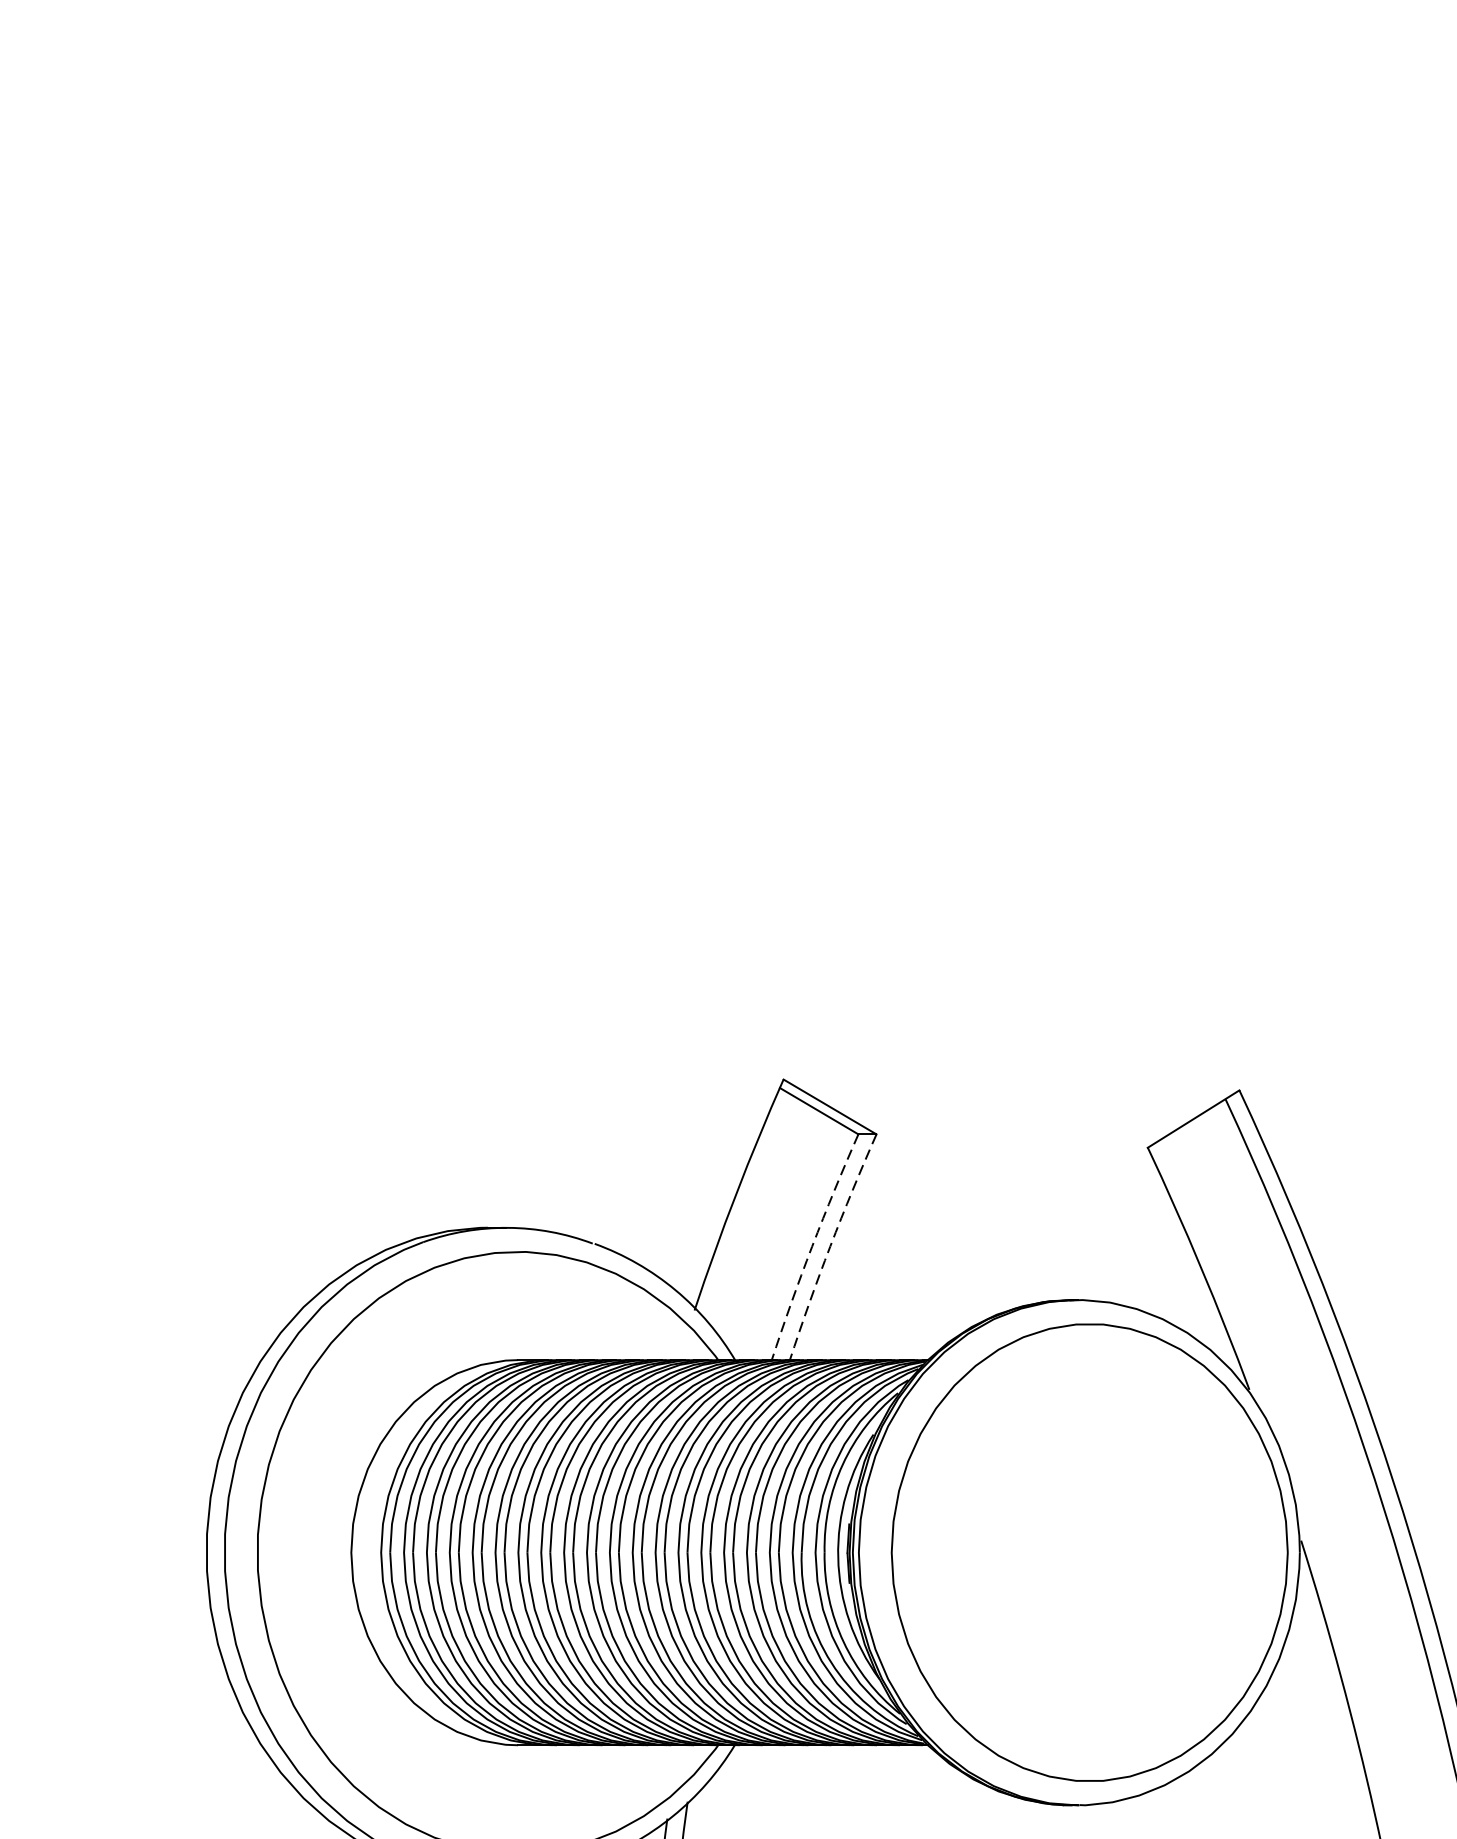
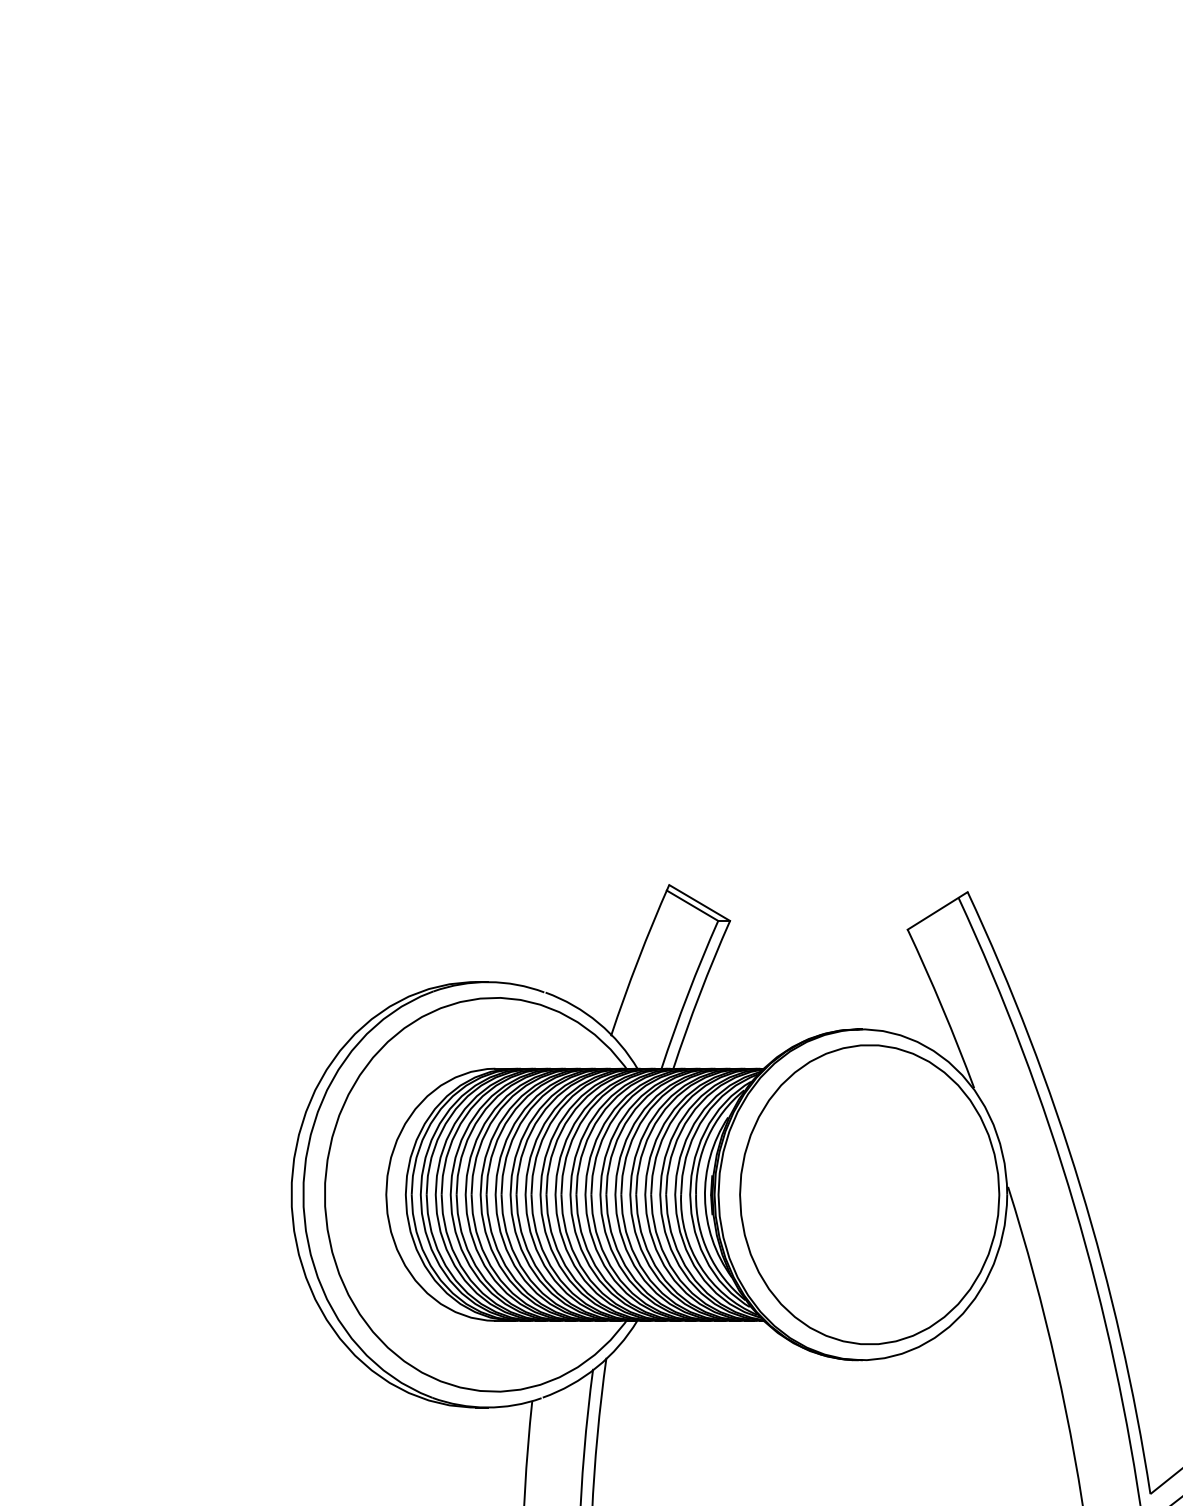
arc: (811, 1246) -> (687, 994), dashed -> solid
arc: (829, 1246) -> (699, 994), dashed -> solid

